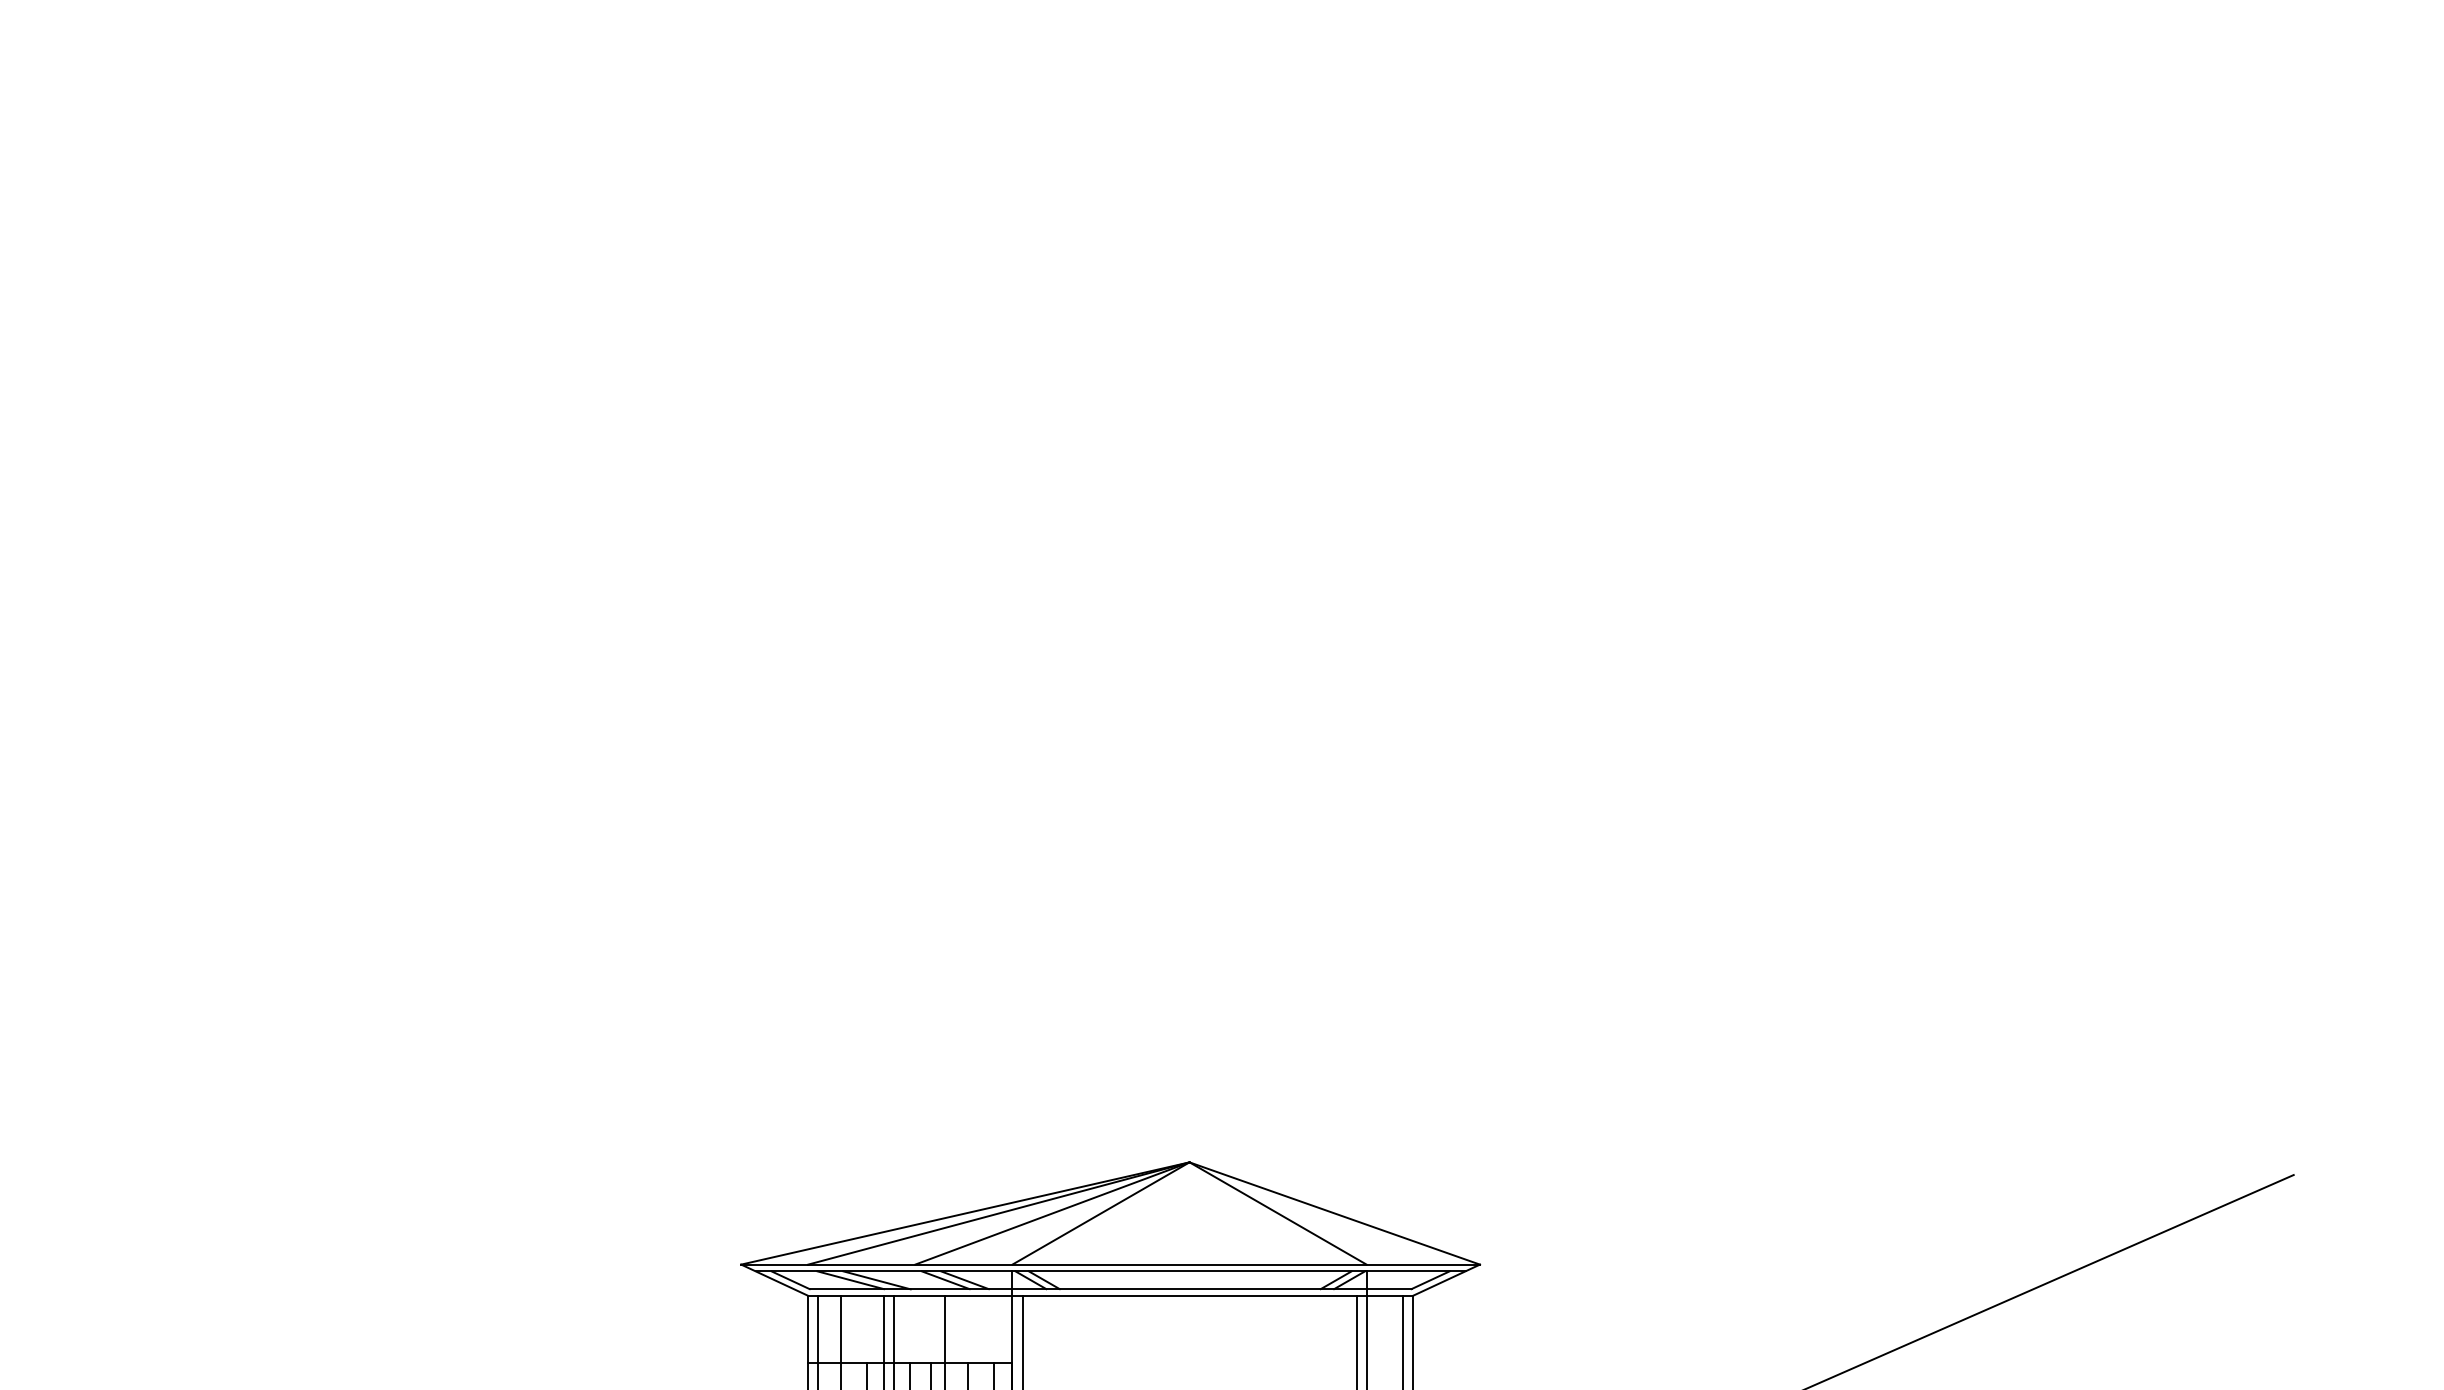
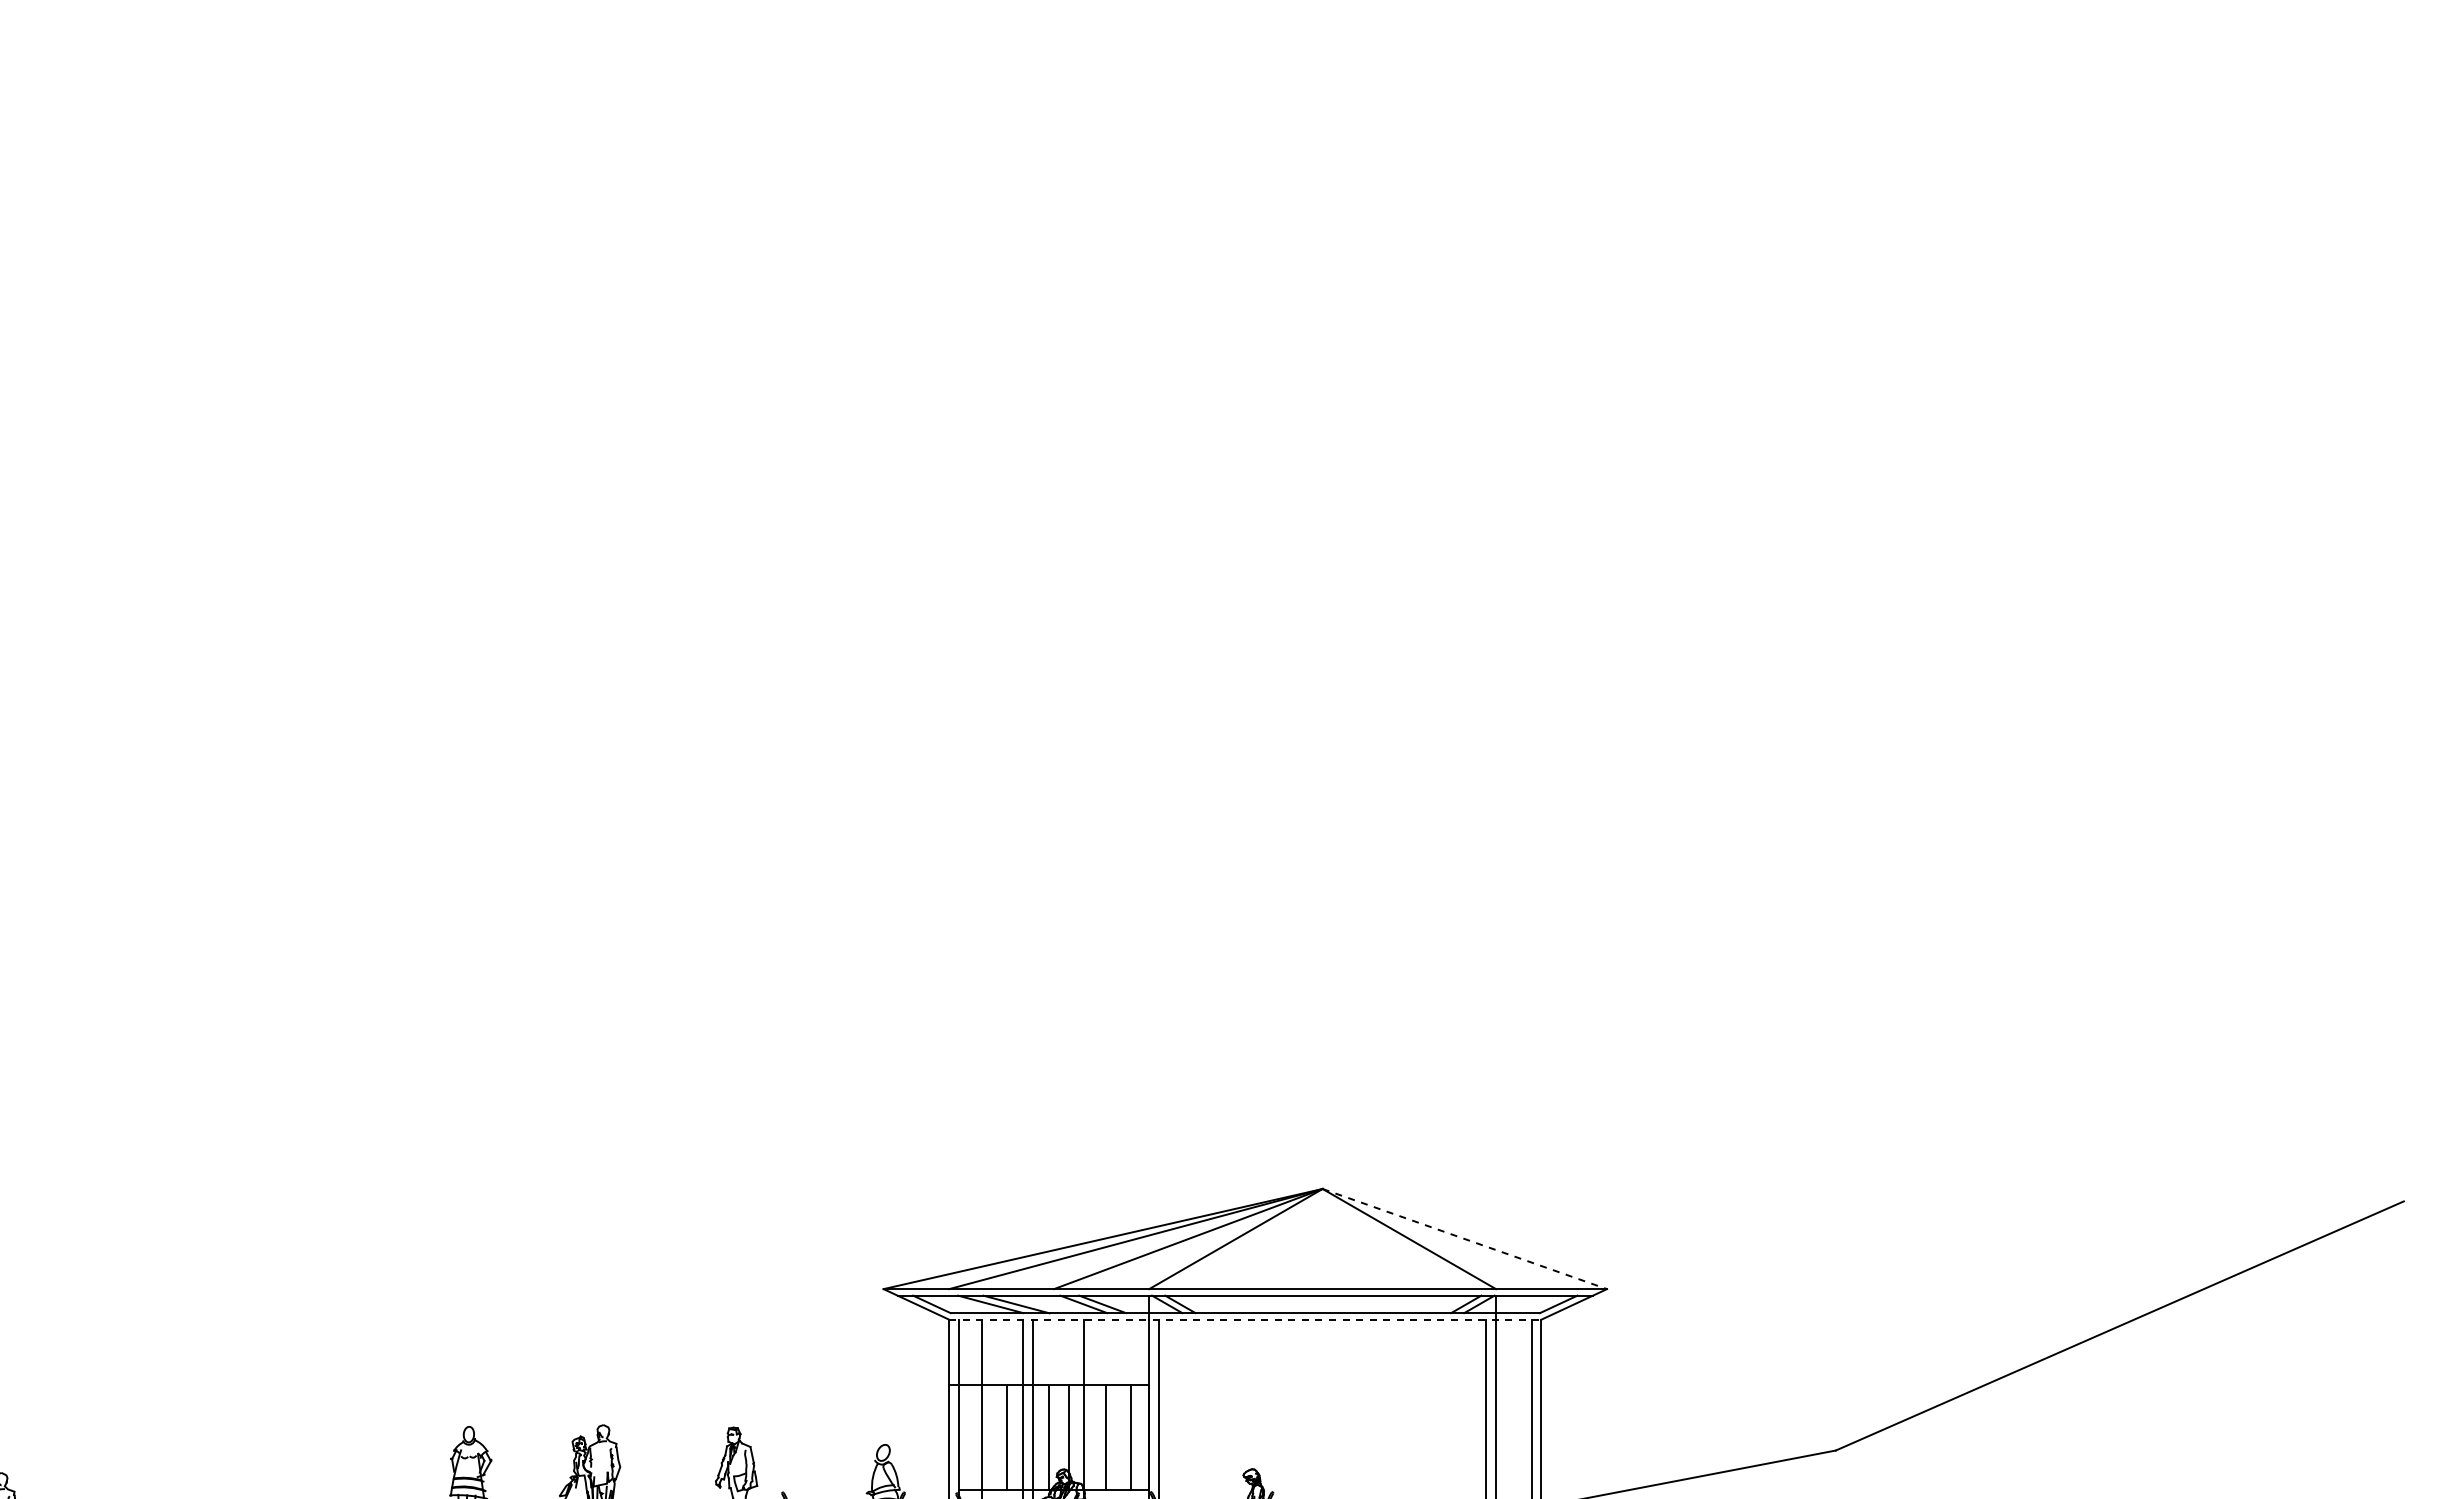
line: (1334, 1213) -> (1464, 1239), solid -> dashed
line: (1110, 1295) -> (1245, 1319), solid -> dashed

